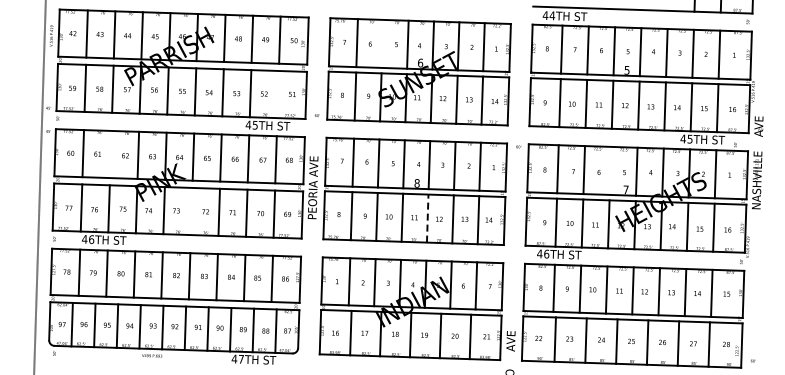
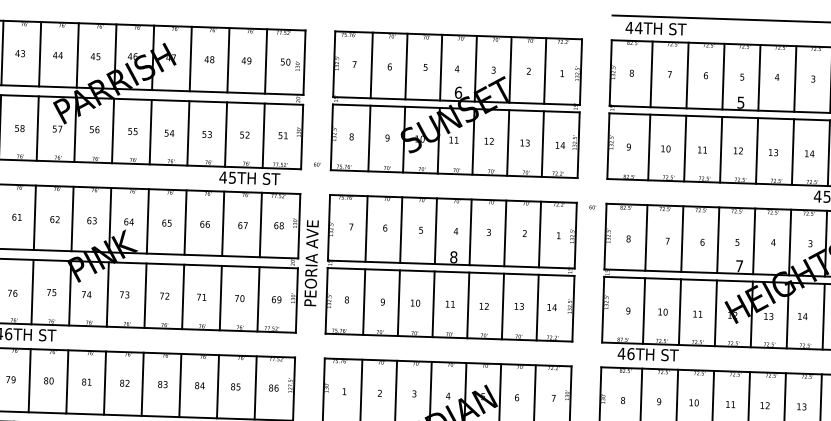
line: (382, 43) -> (406, 65), added
line: (277, 94) -> (262, 135), added
line: (110, 154) -> (34, 217), added
line: (610, 170) -> (718, 239), added
line: (191, 211) -> (145, 295), added
line: (427, 218) -> (467, 305), dashed -> solid

